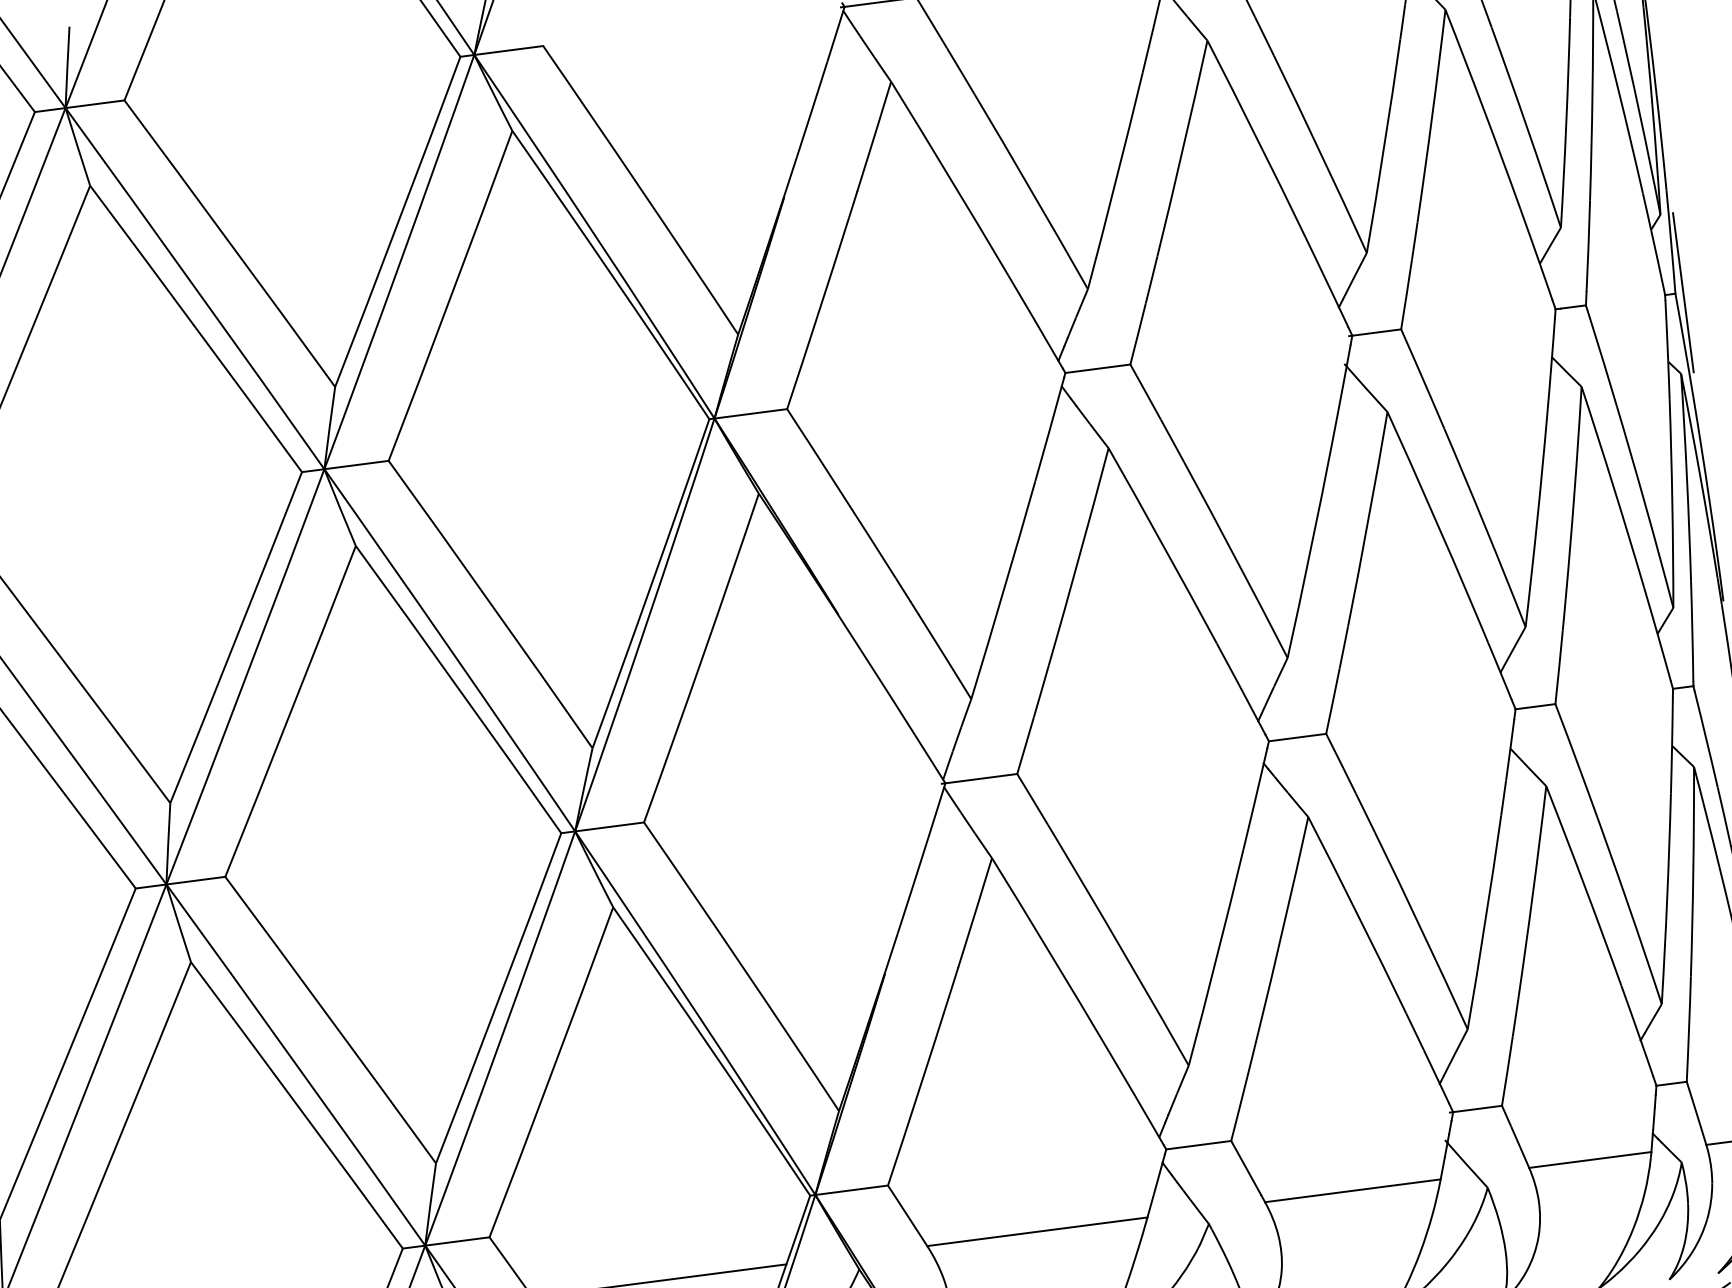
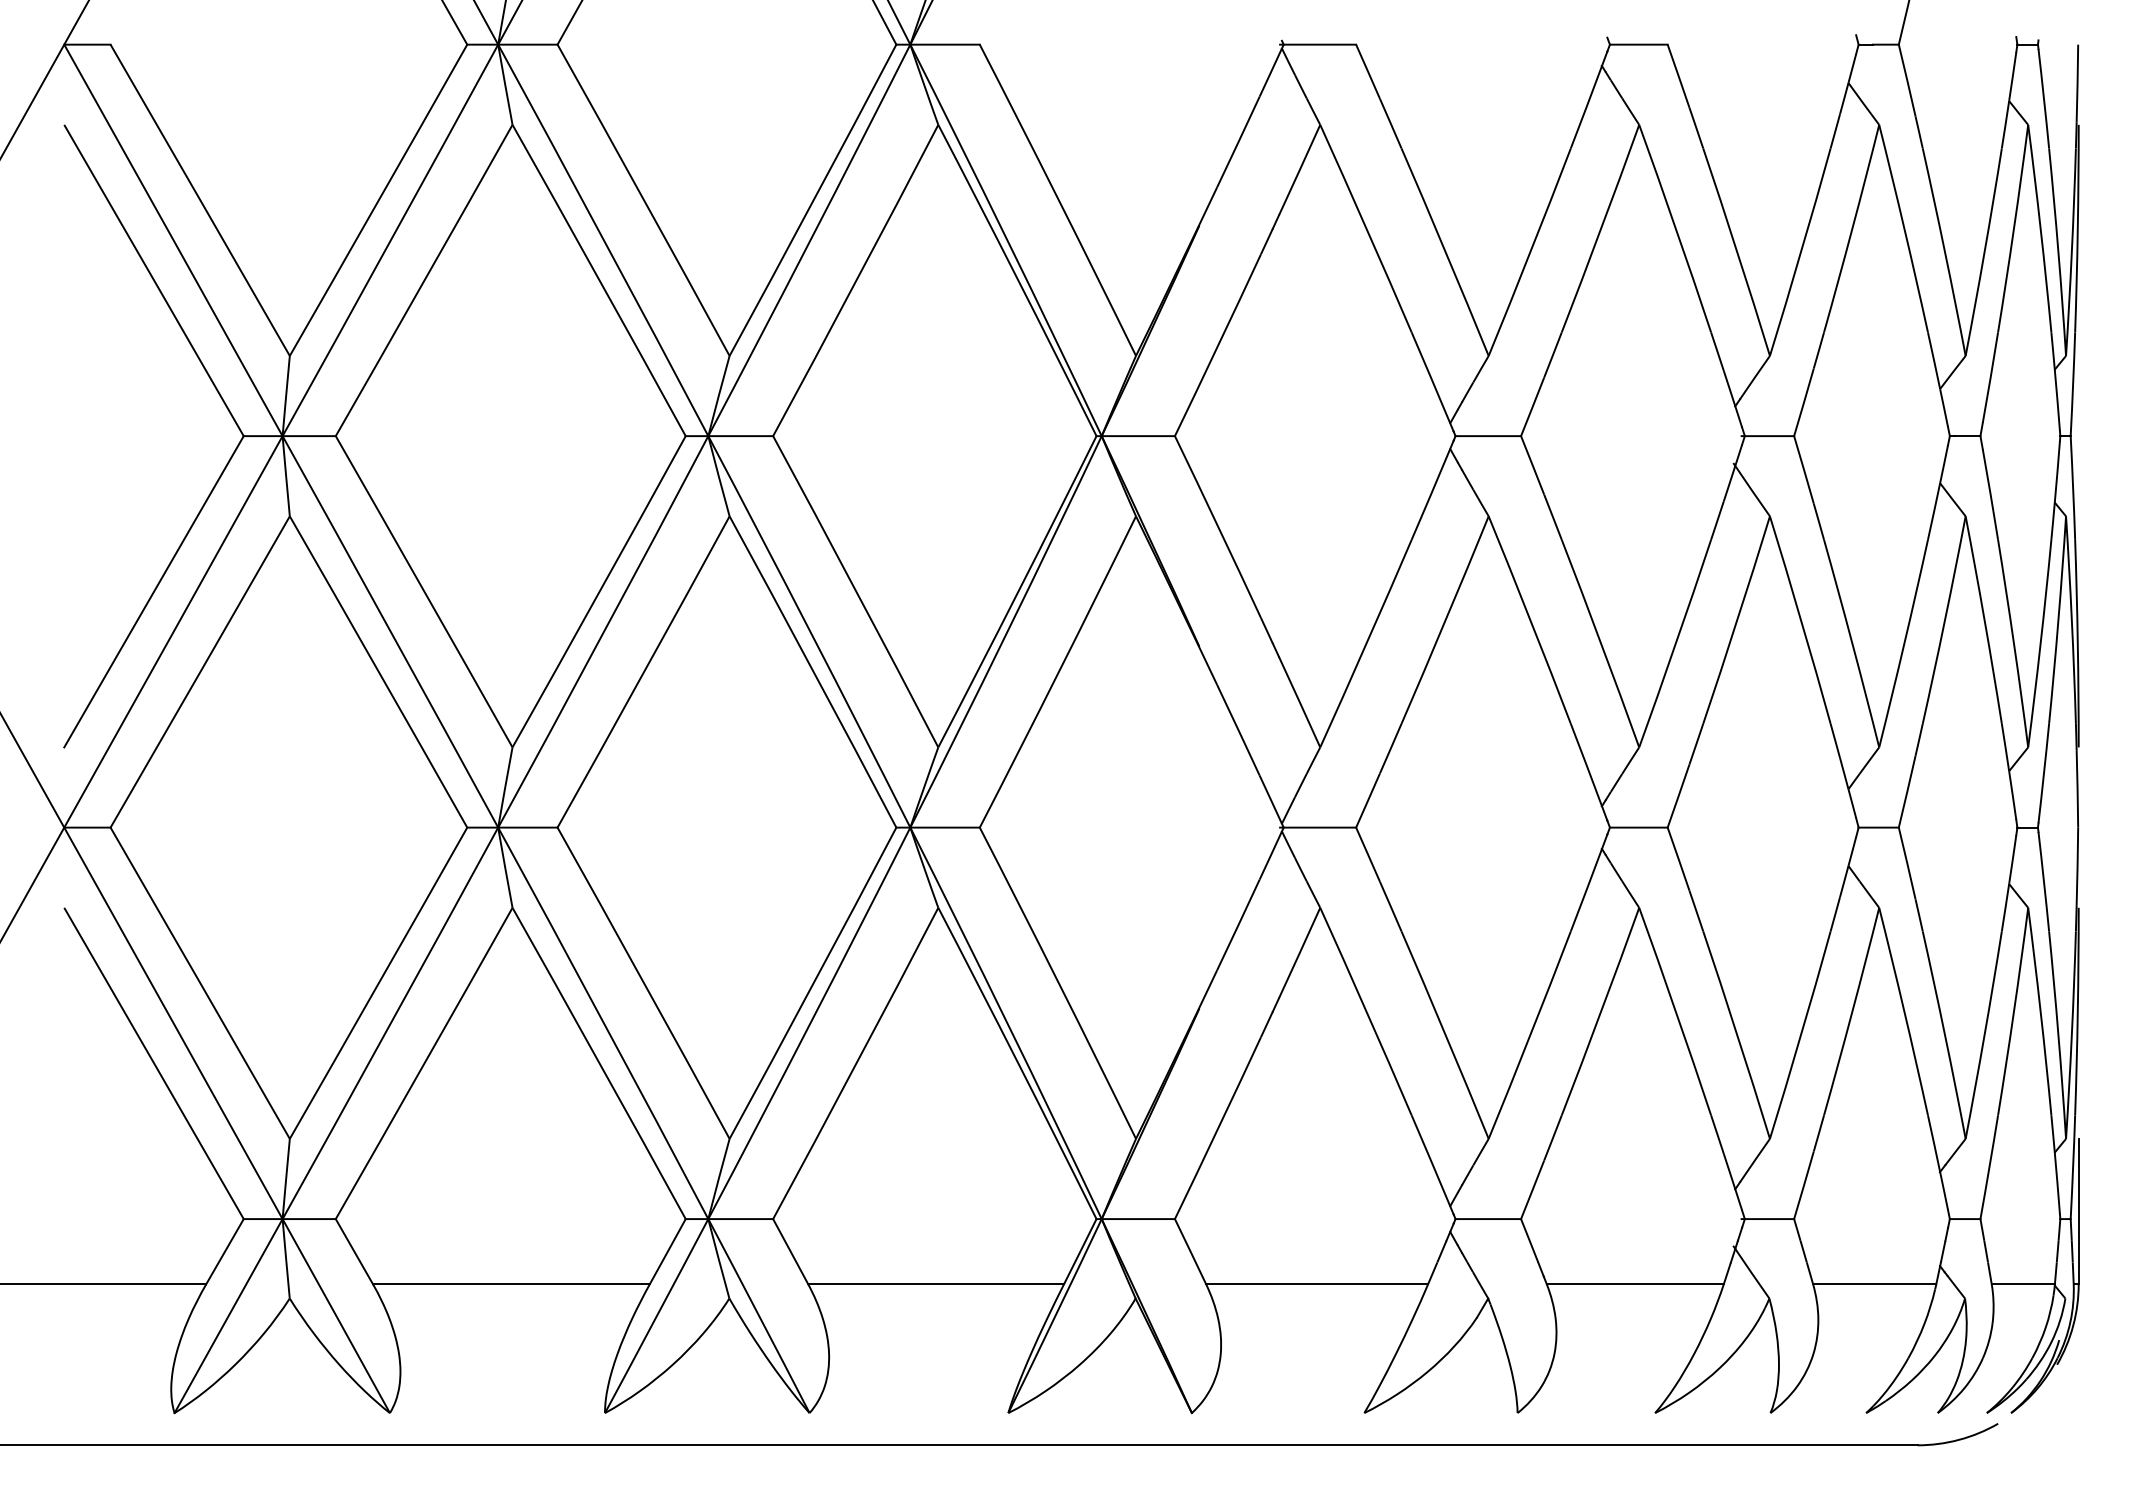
line: (1683, 292) -> (2078, 435), removed

